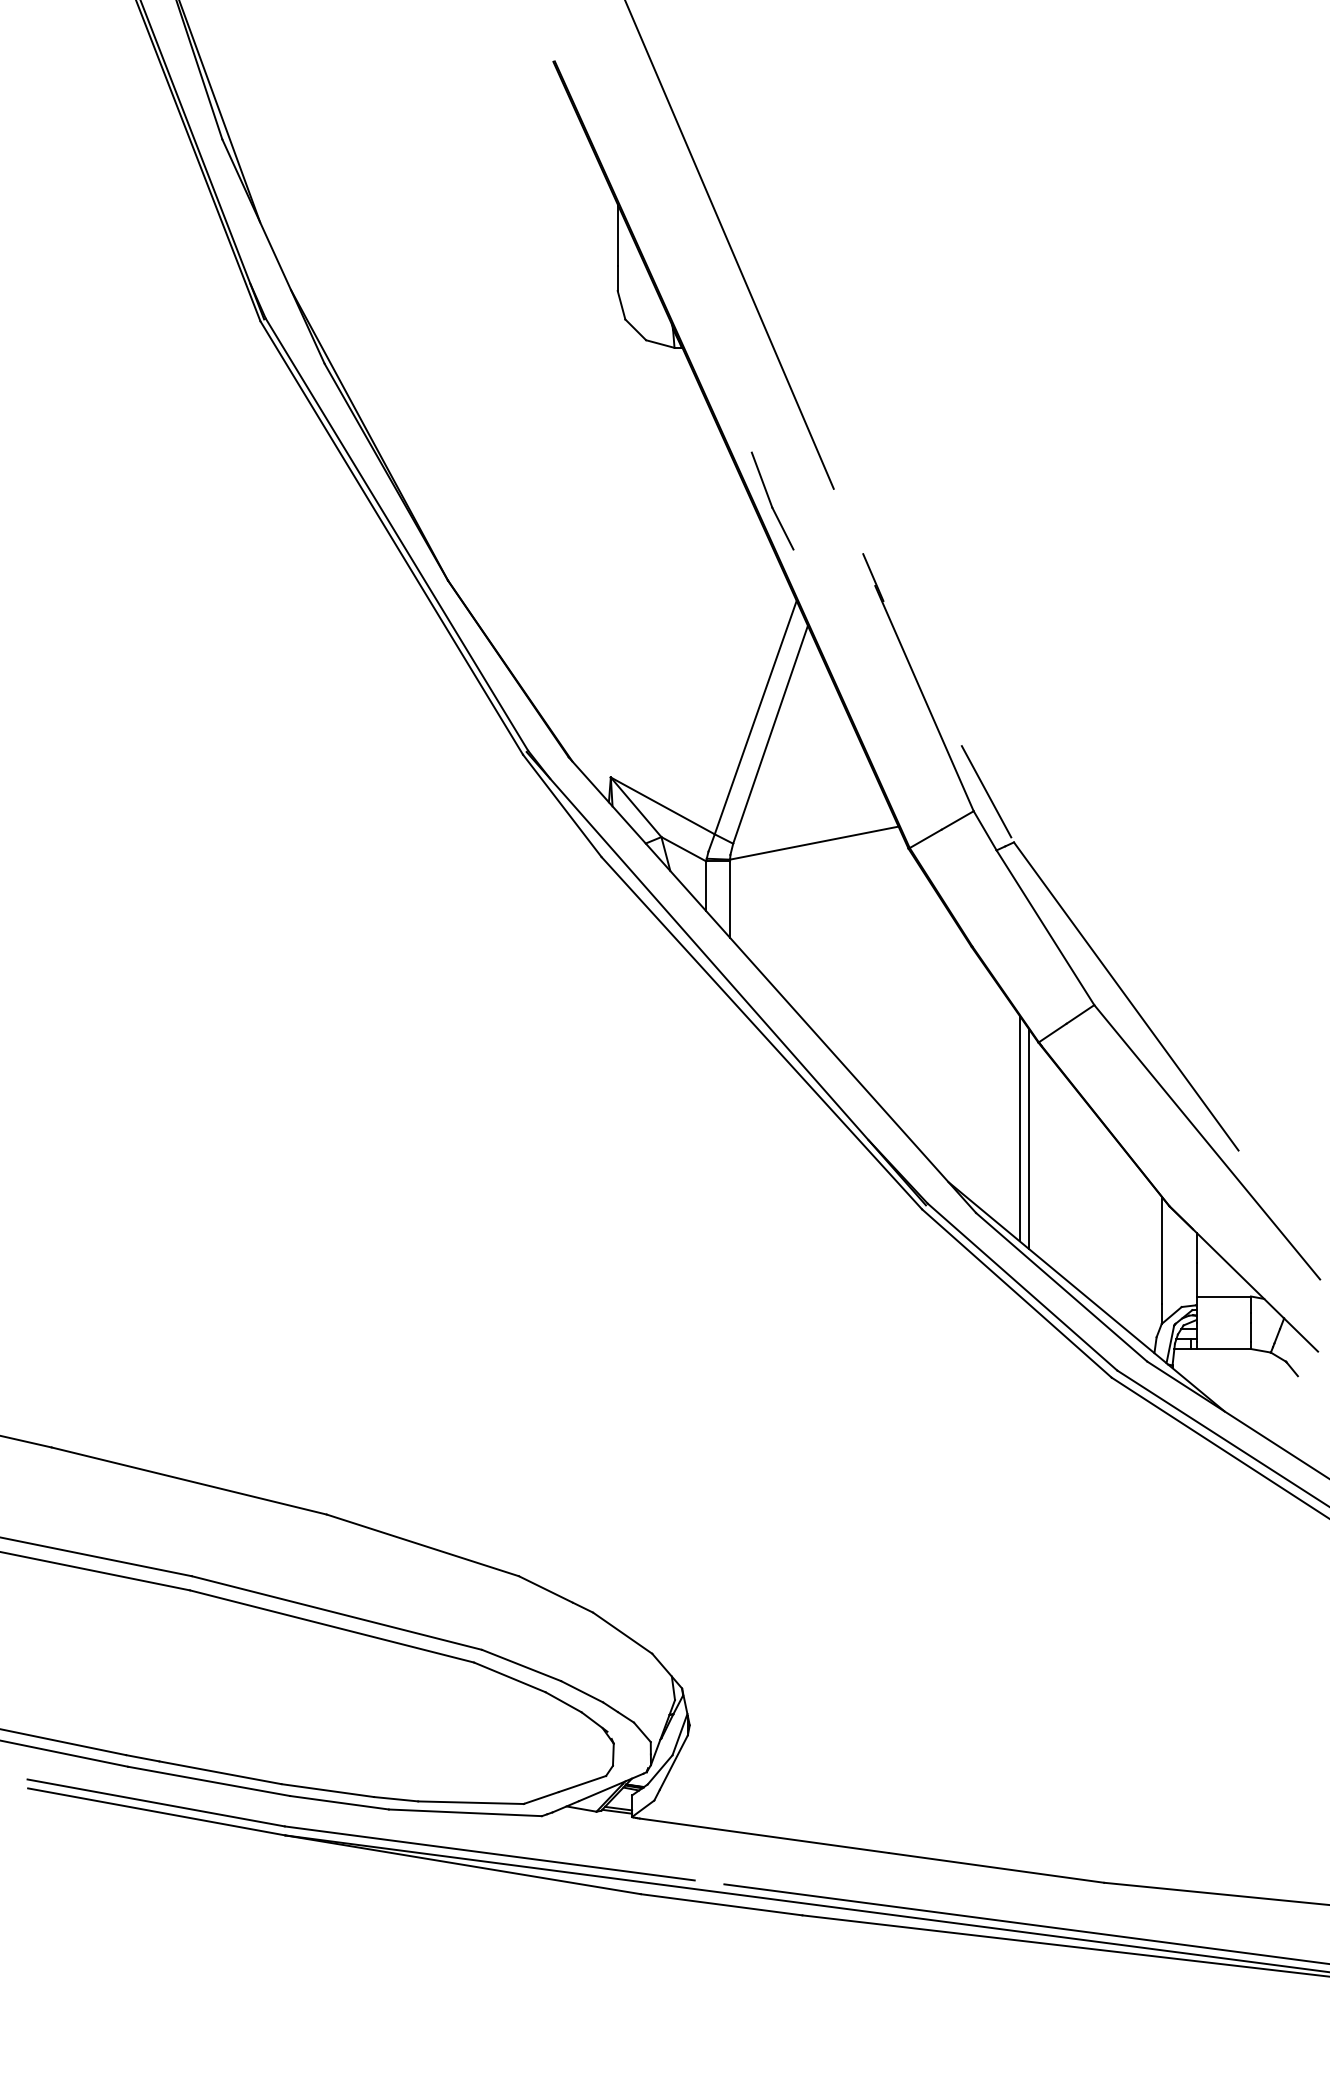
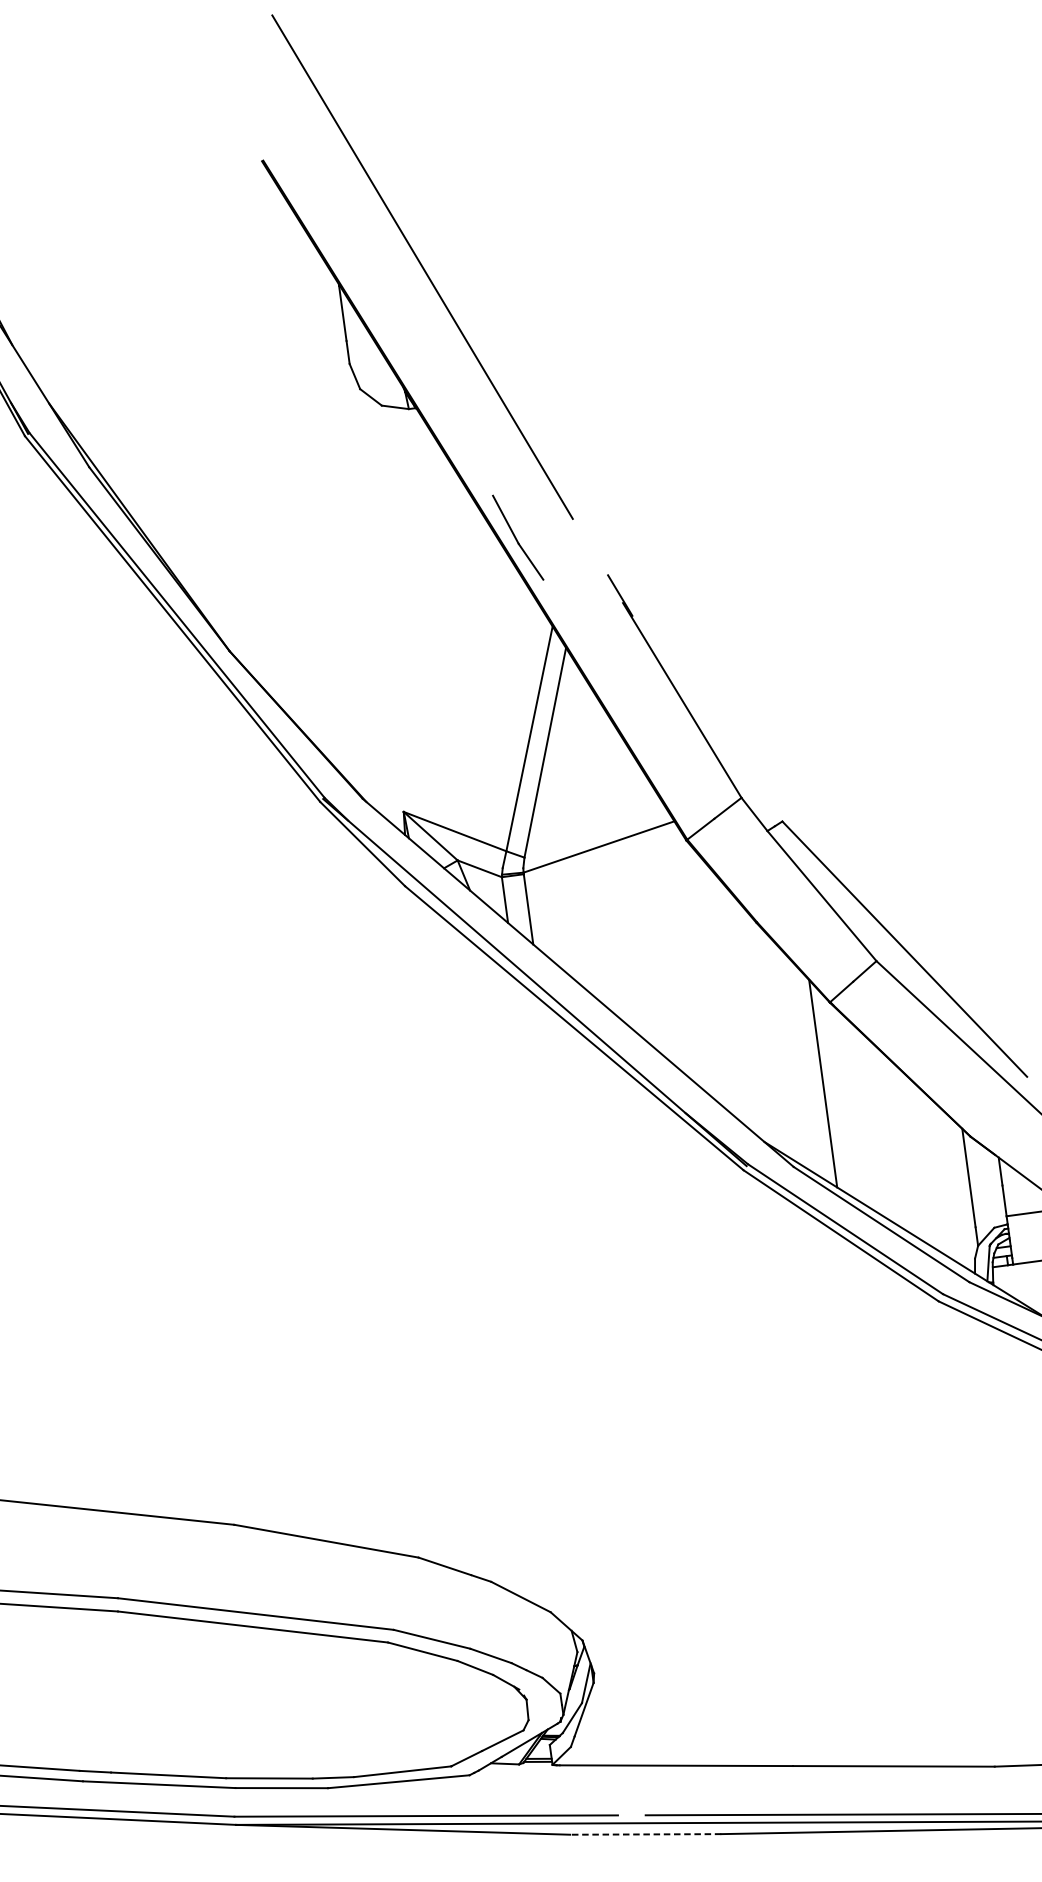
line: (986, 791) -> (750, 778), removed
line: (1028, 1138) -> (832, 1091), removed
line: (721, 1904) -> (645, 1834), solid -> dashed

